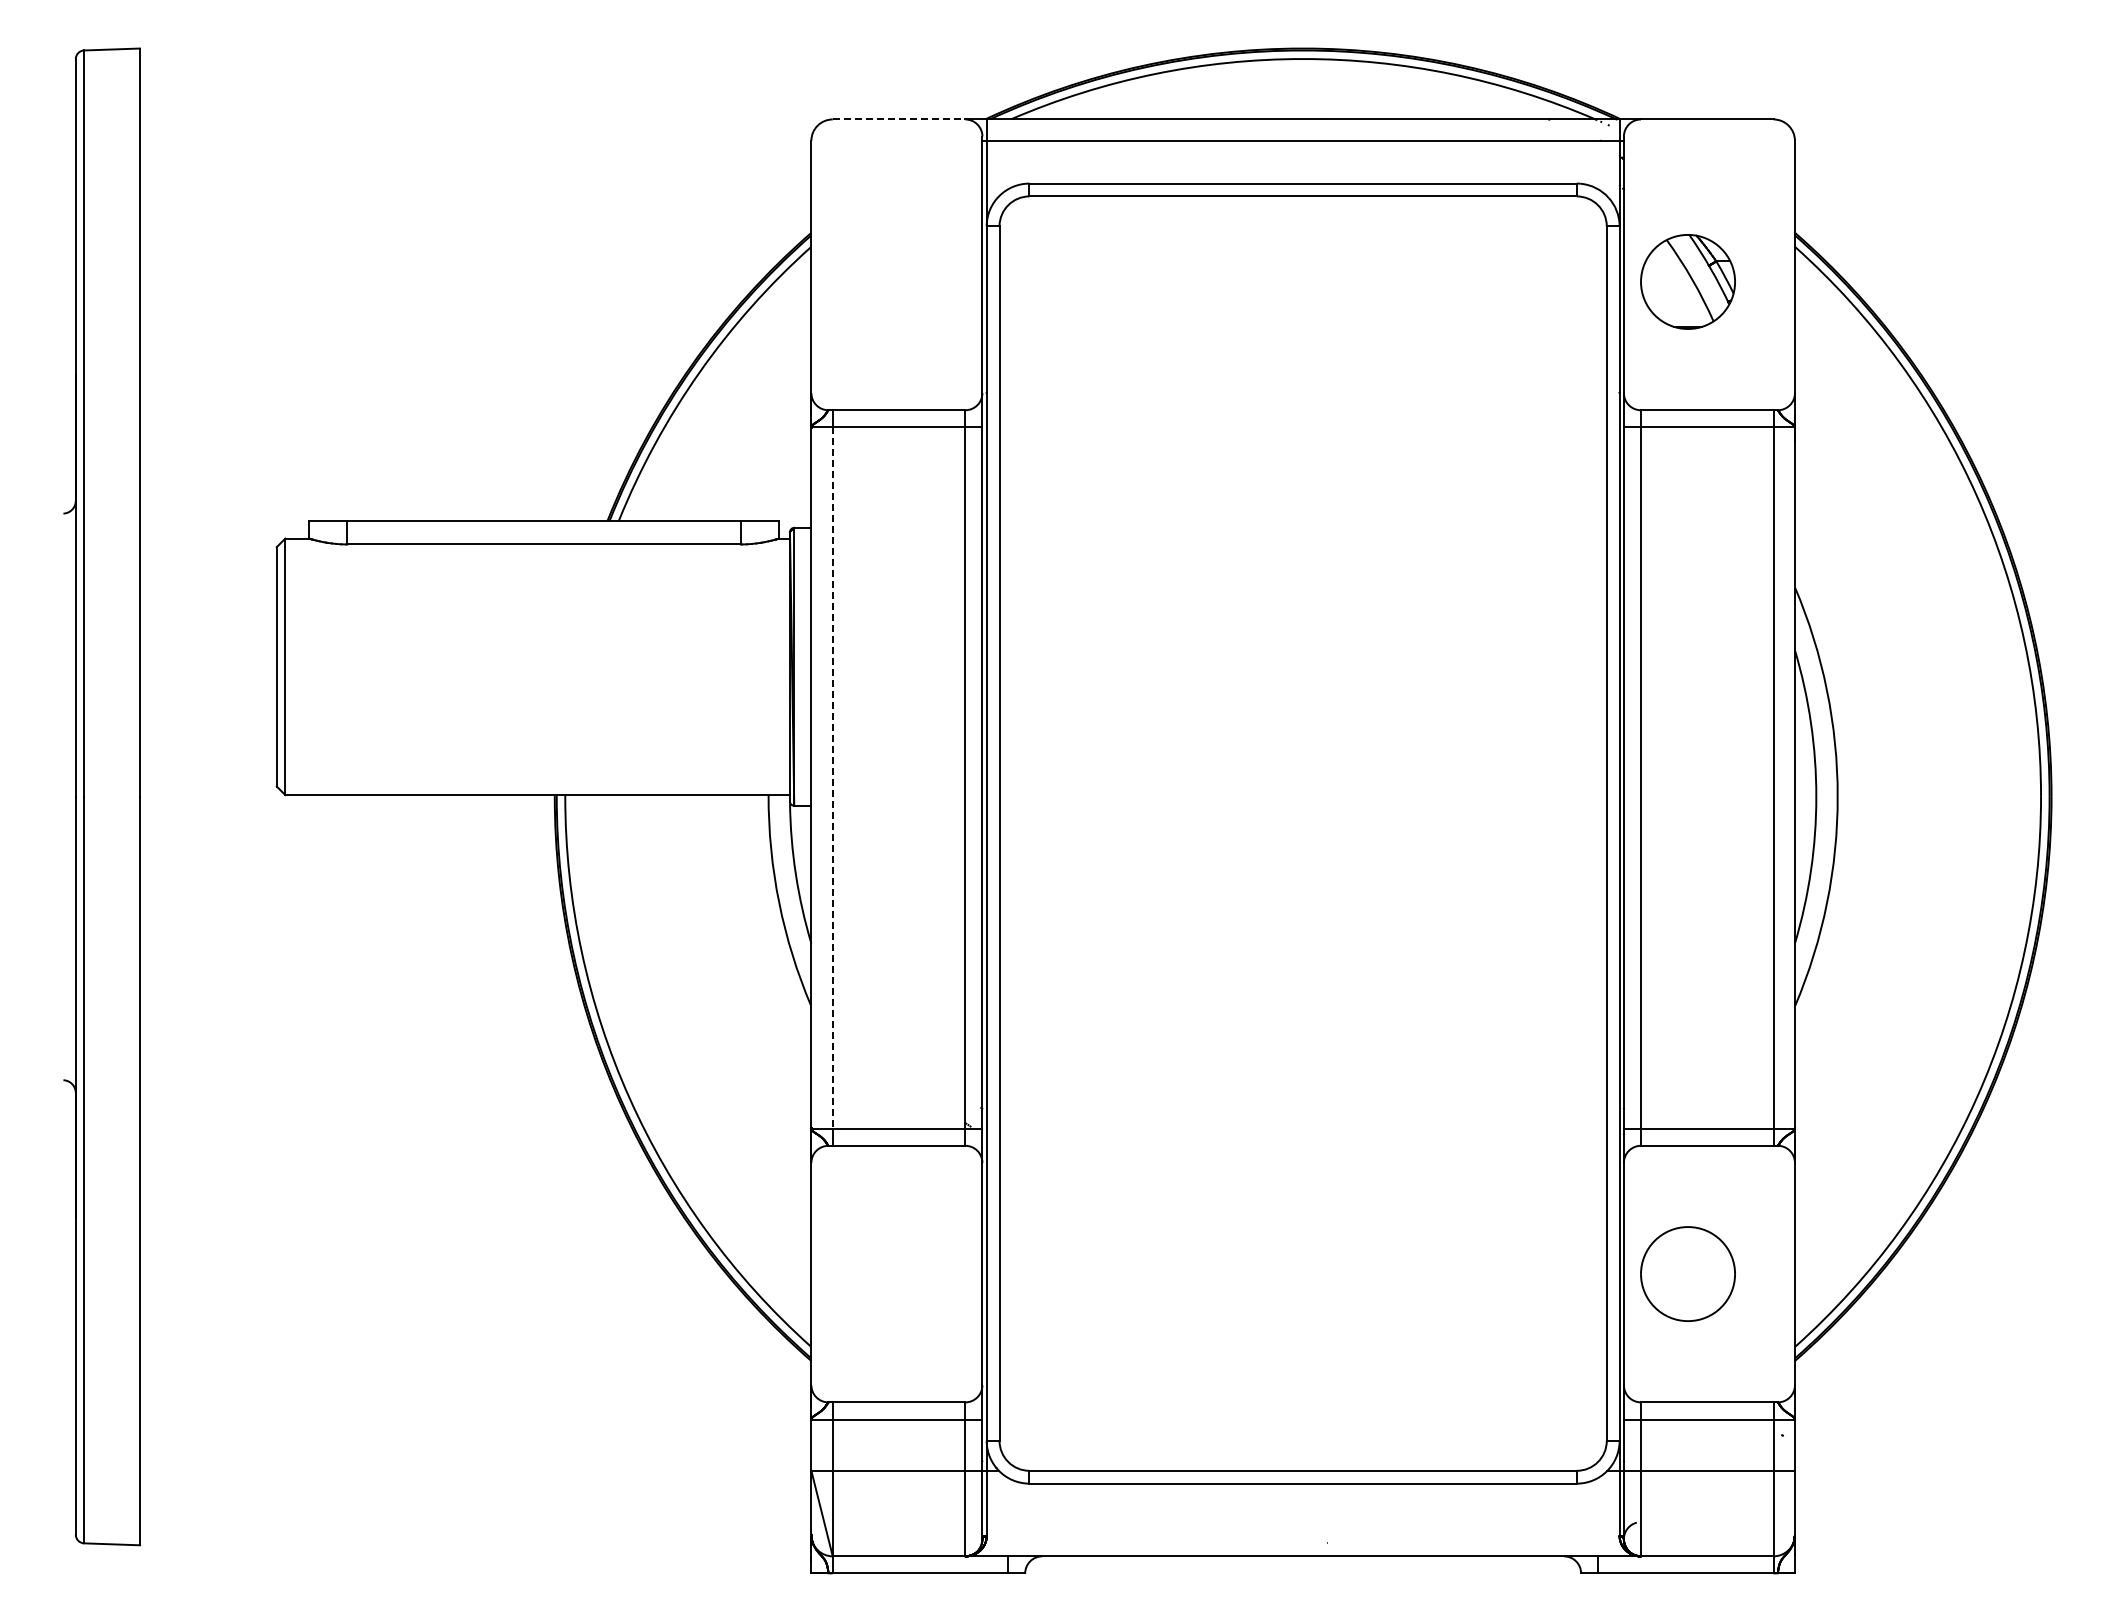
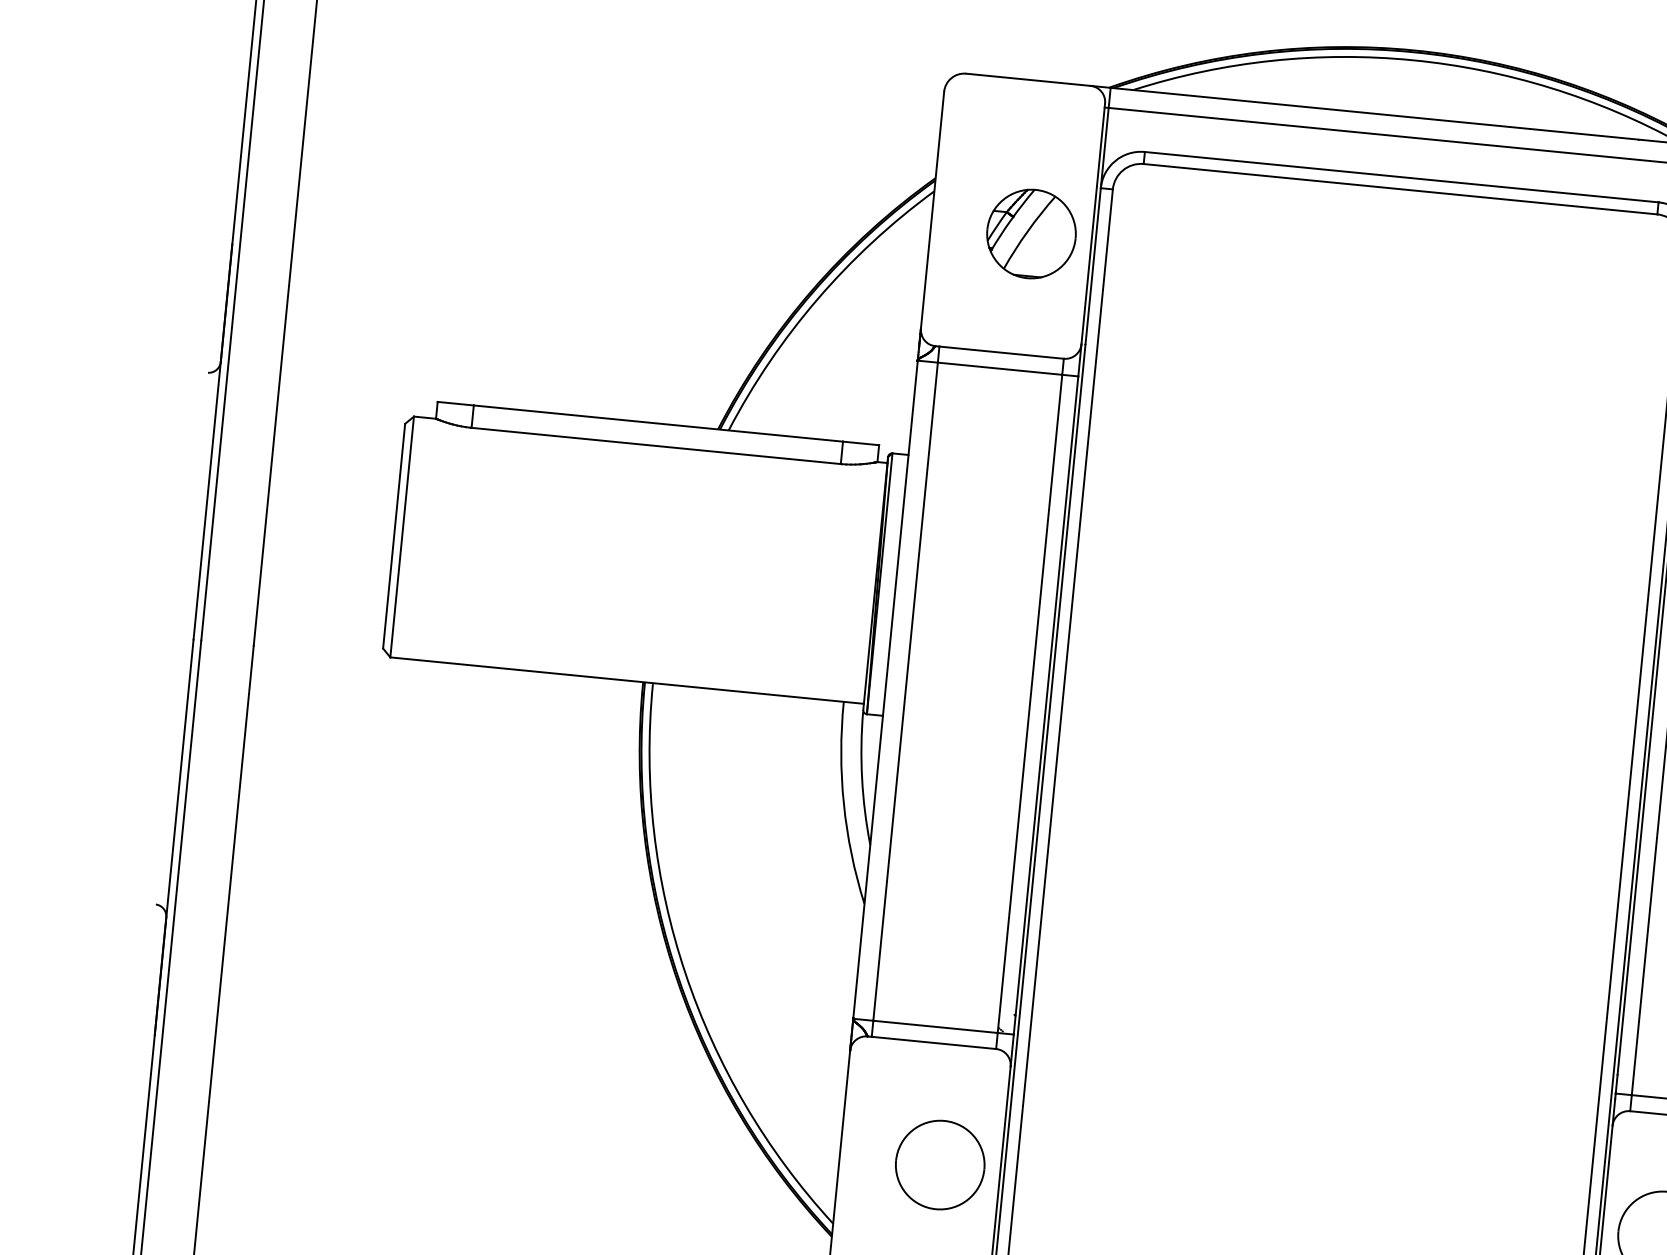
line: (899, 119) -> (1028, 79), dashed -> solid
part: (918, 281) -> (1031, 233), added
line: (832, 778) -> (905, 692), dashed -> solid
part: (918, 1273) -> (940, 1164), added

